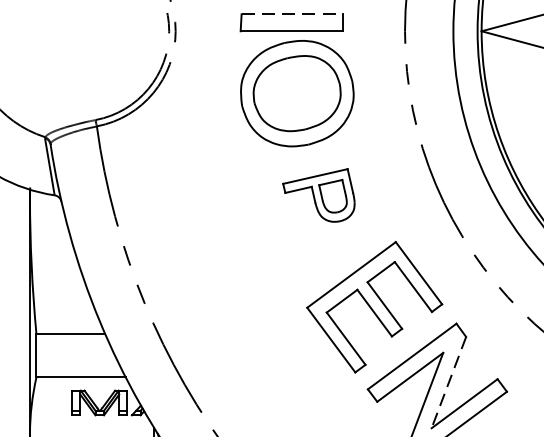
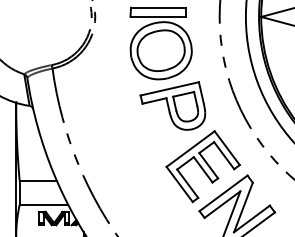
line: (292, 13) -> (158, 7), dashed -> solid
part: (318, 194) -> (172, 105), size x1.67
line: (448, 382) -> (243, 207), dashed -> solid

